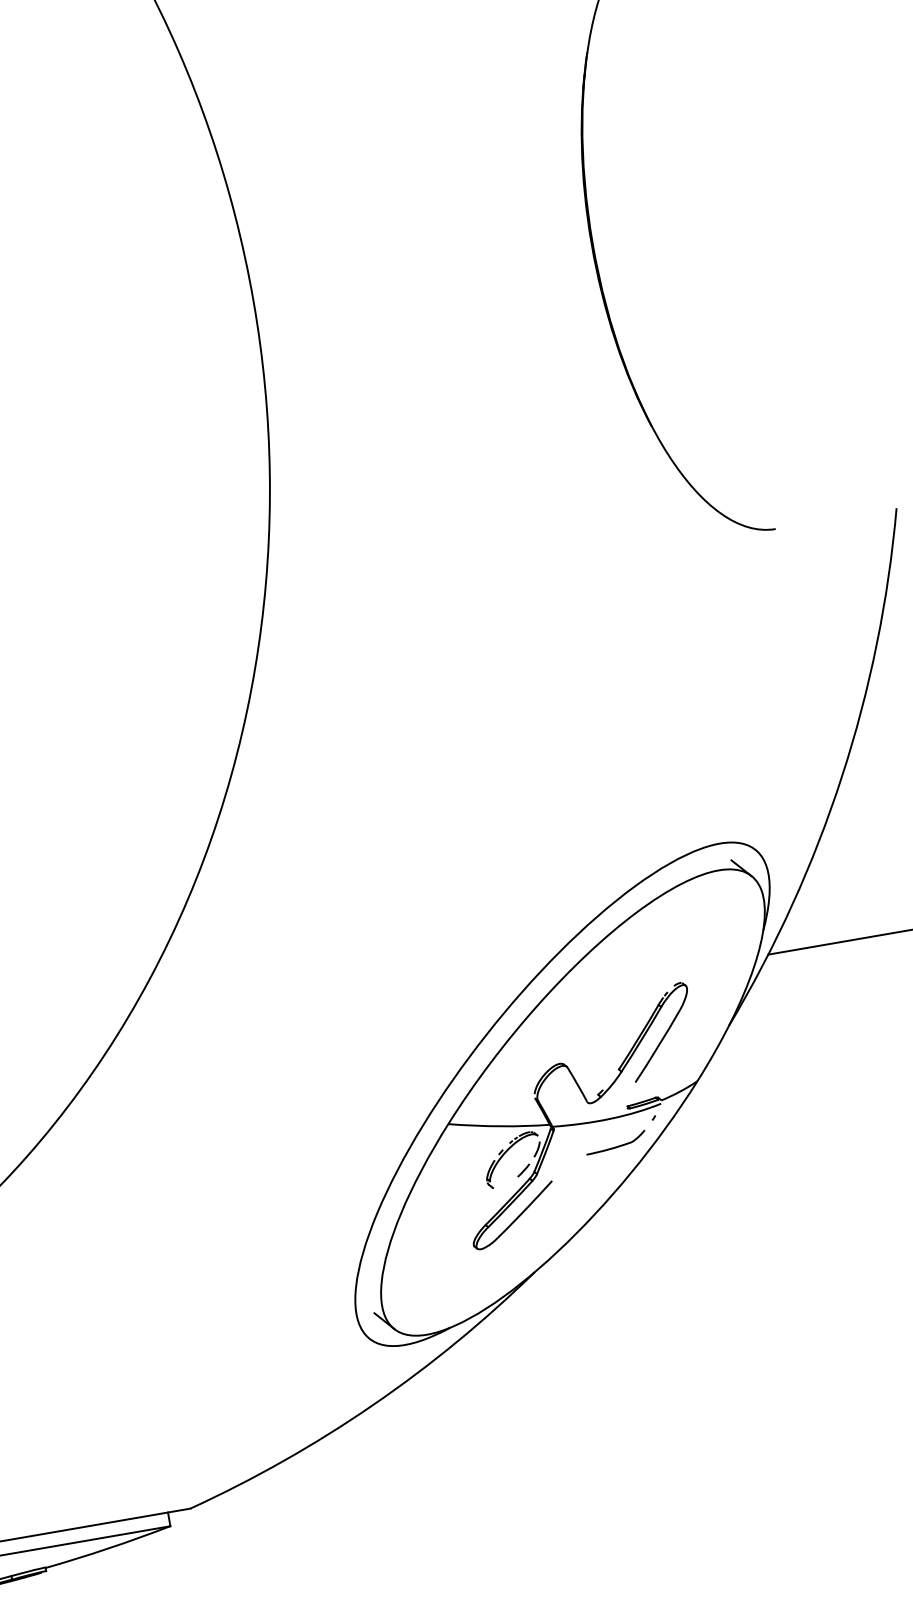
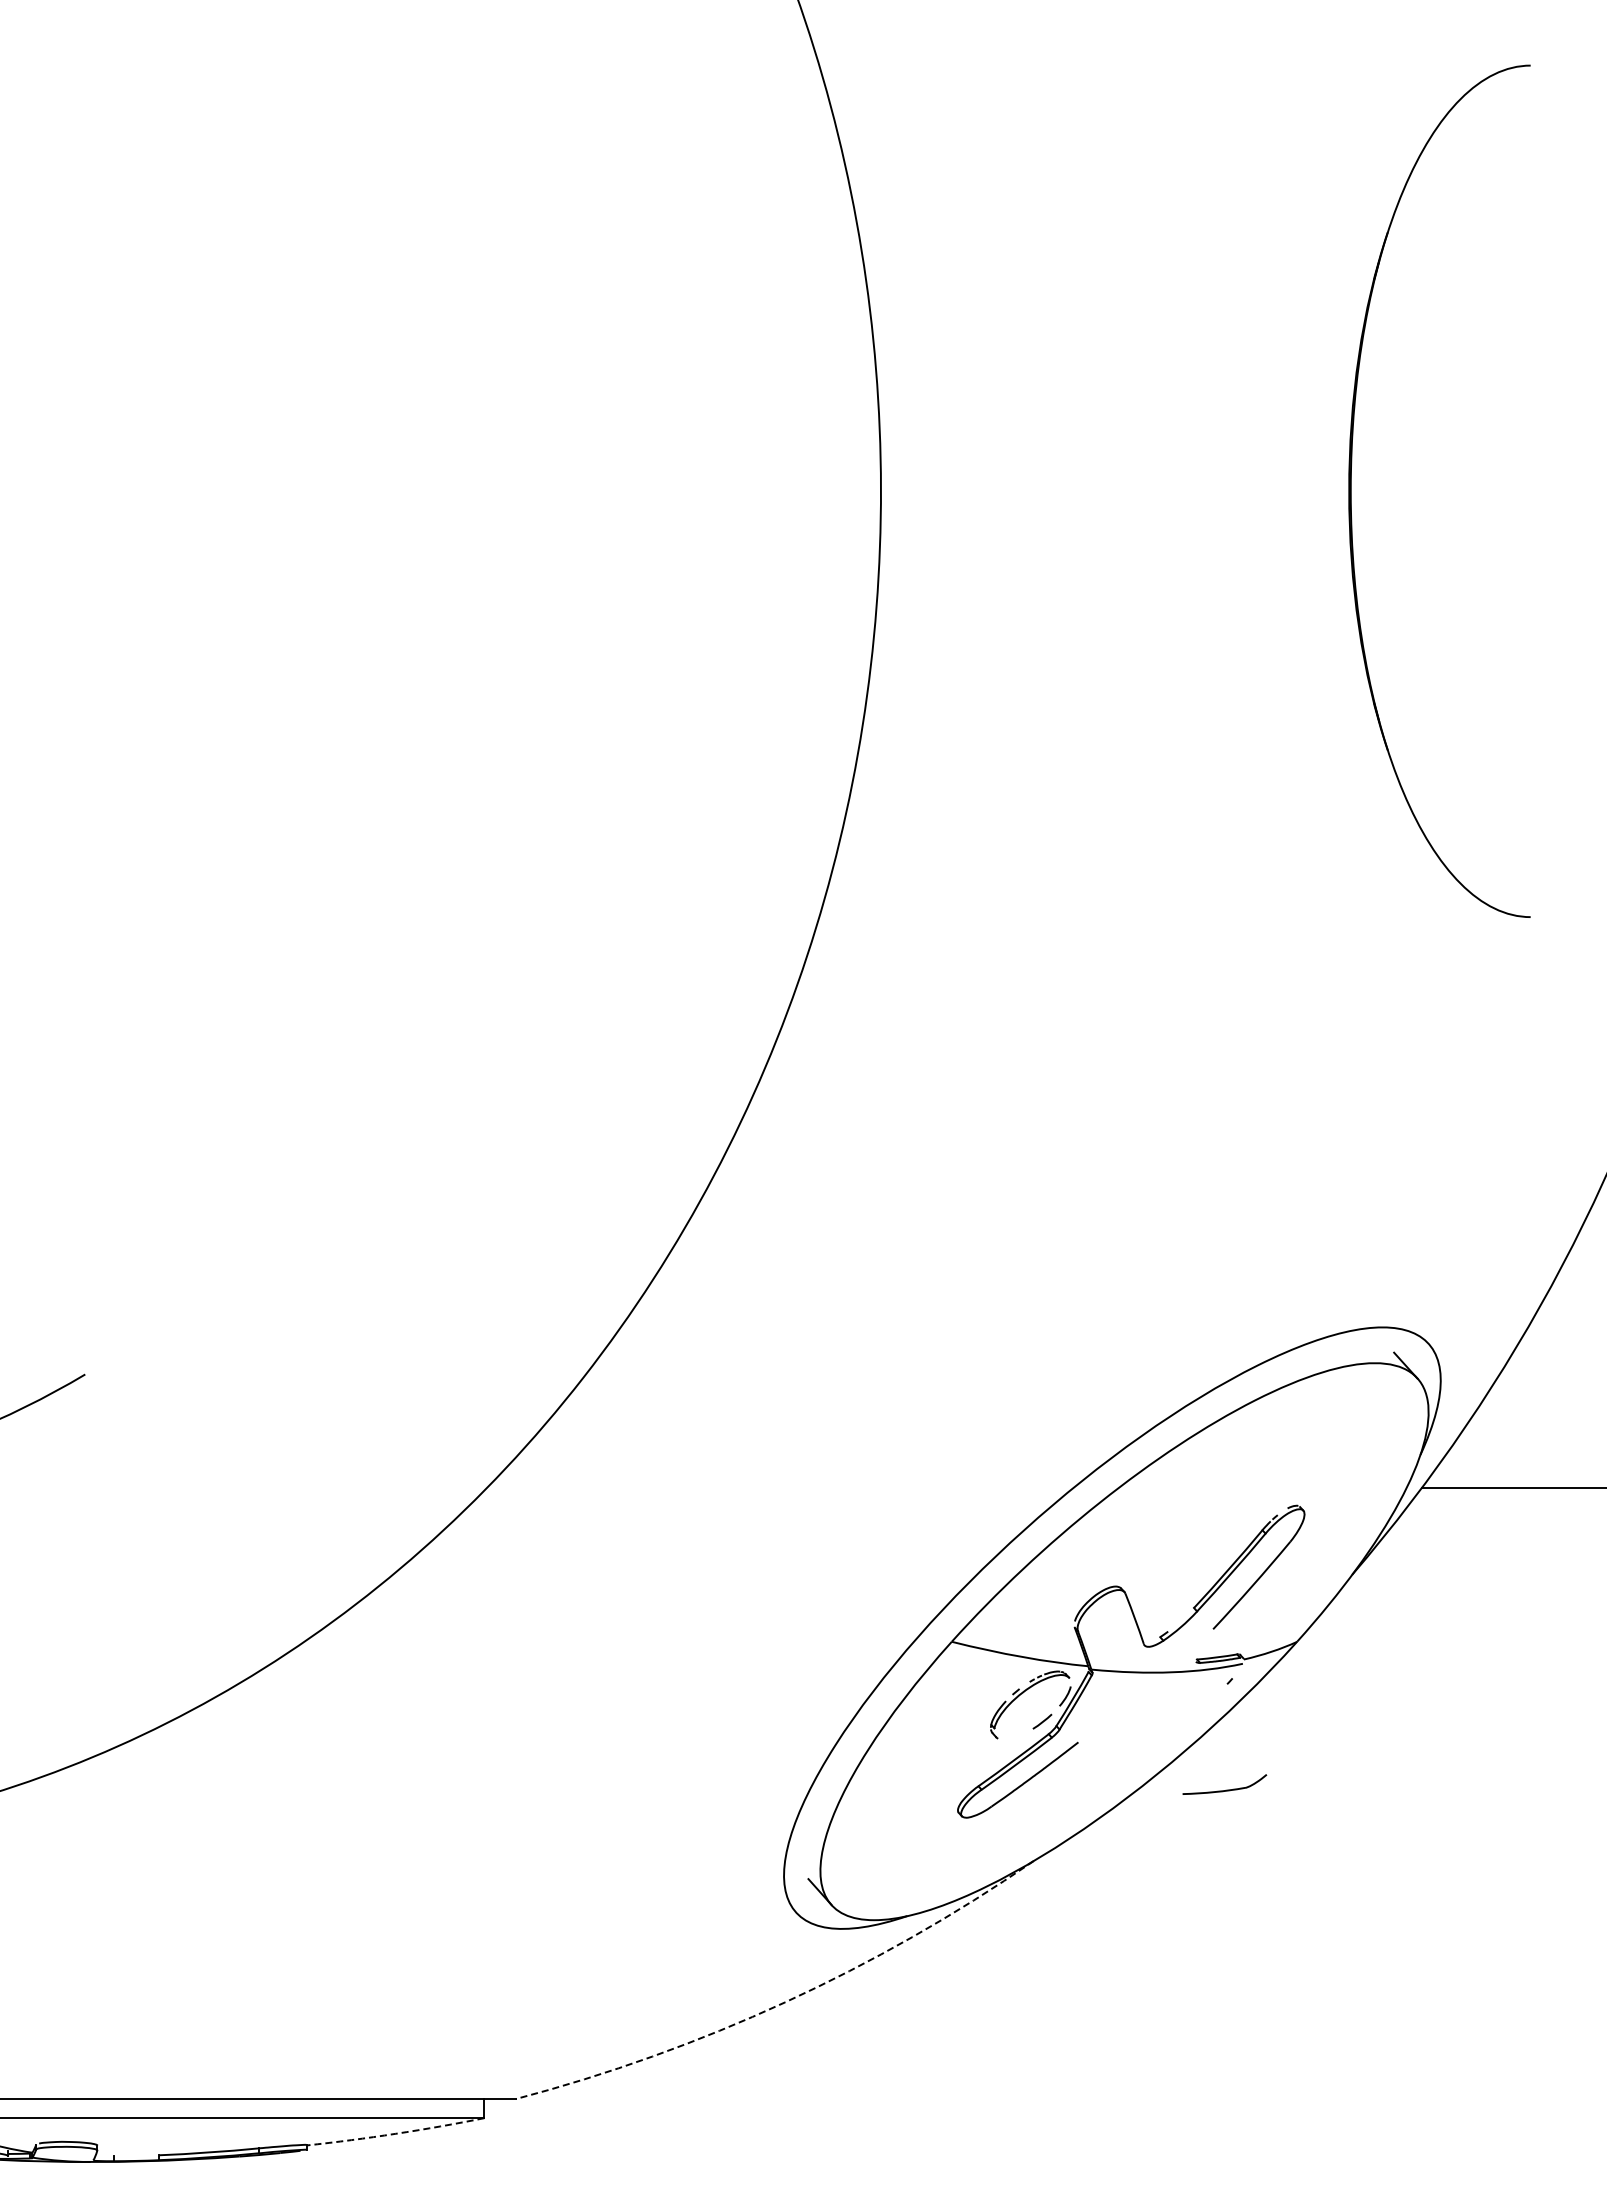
part: (615, 1142) -> (1224, 1784), moved
arc: (373, 1405) -> (785, 2002), solid -> dashed
arc: (108, 1548) -> (395, 2133), solid -> dashed

